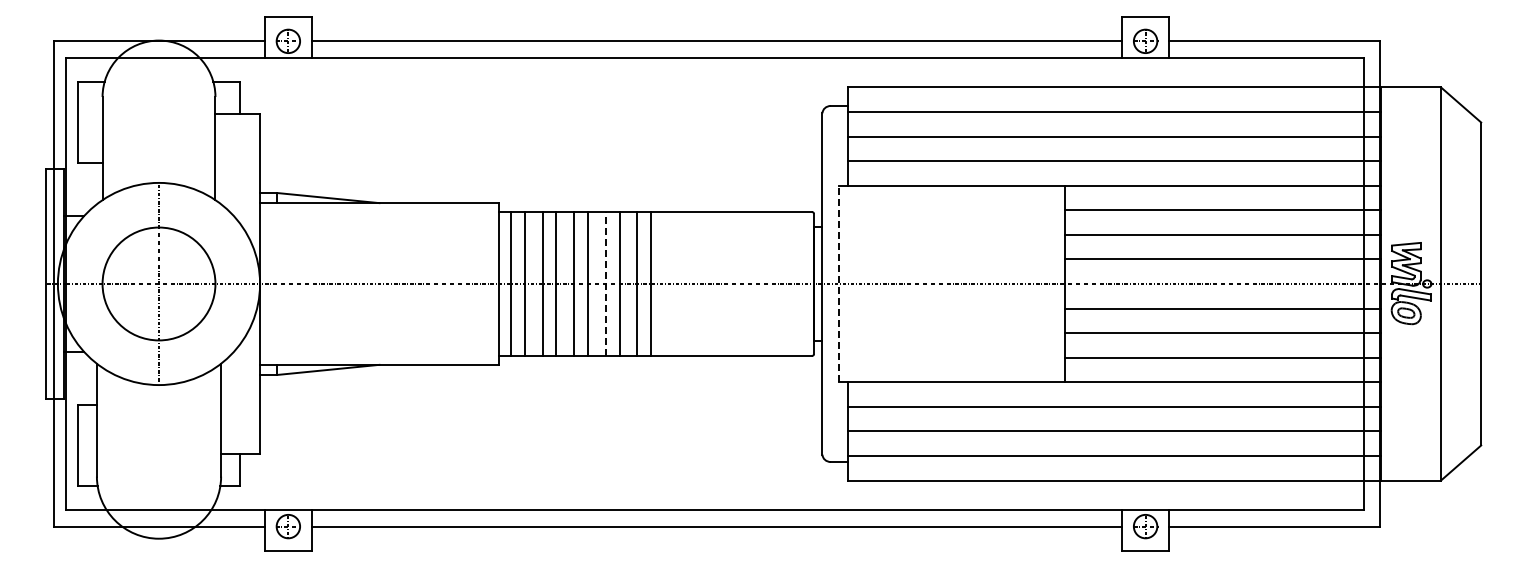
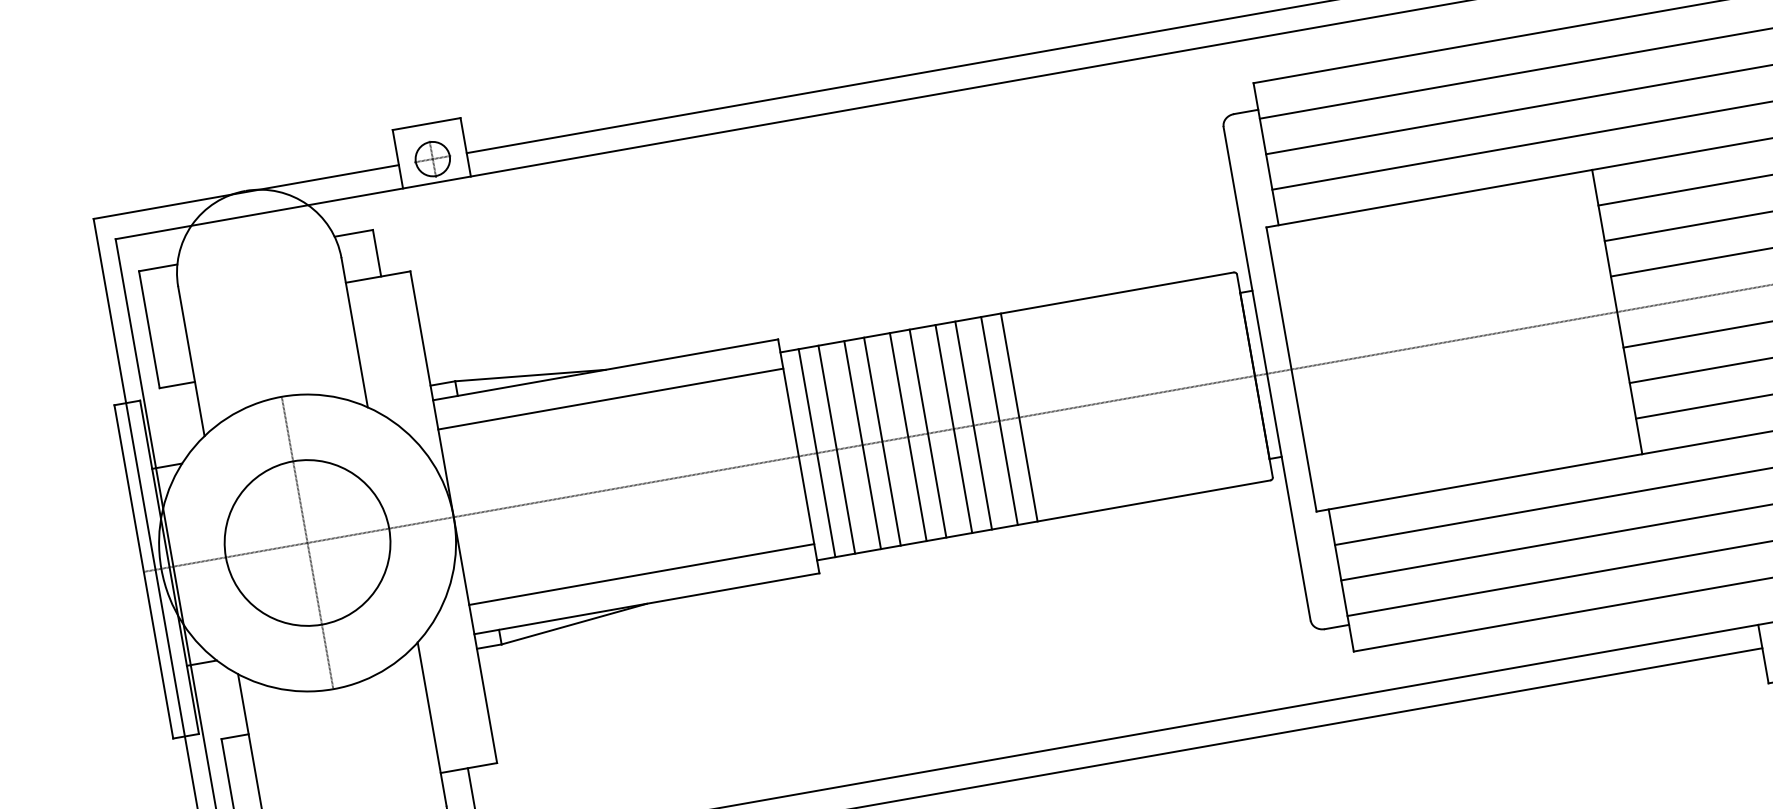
line: (379, 223) -> (611, 399), added
line: (839, 283) -> (1291, 368), dashed -> solid
line: (605, 284) -> (953, 429), dashed -> solid
line: (379, 344) -> (641, 574), added

